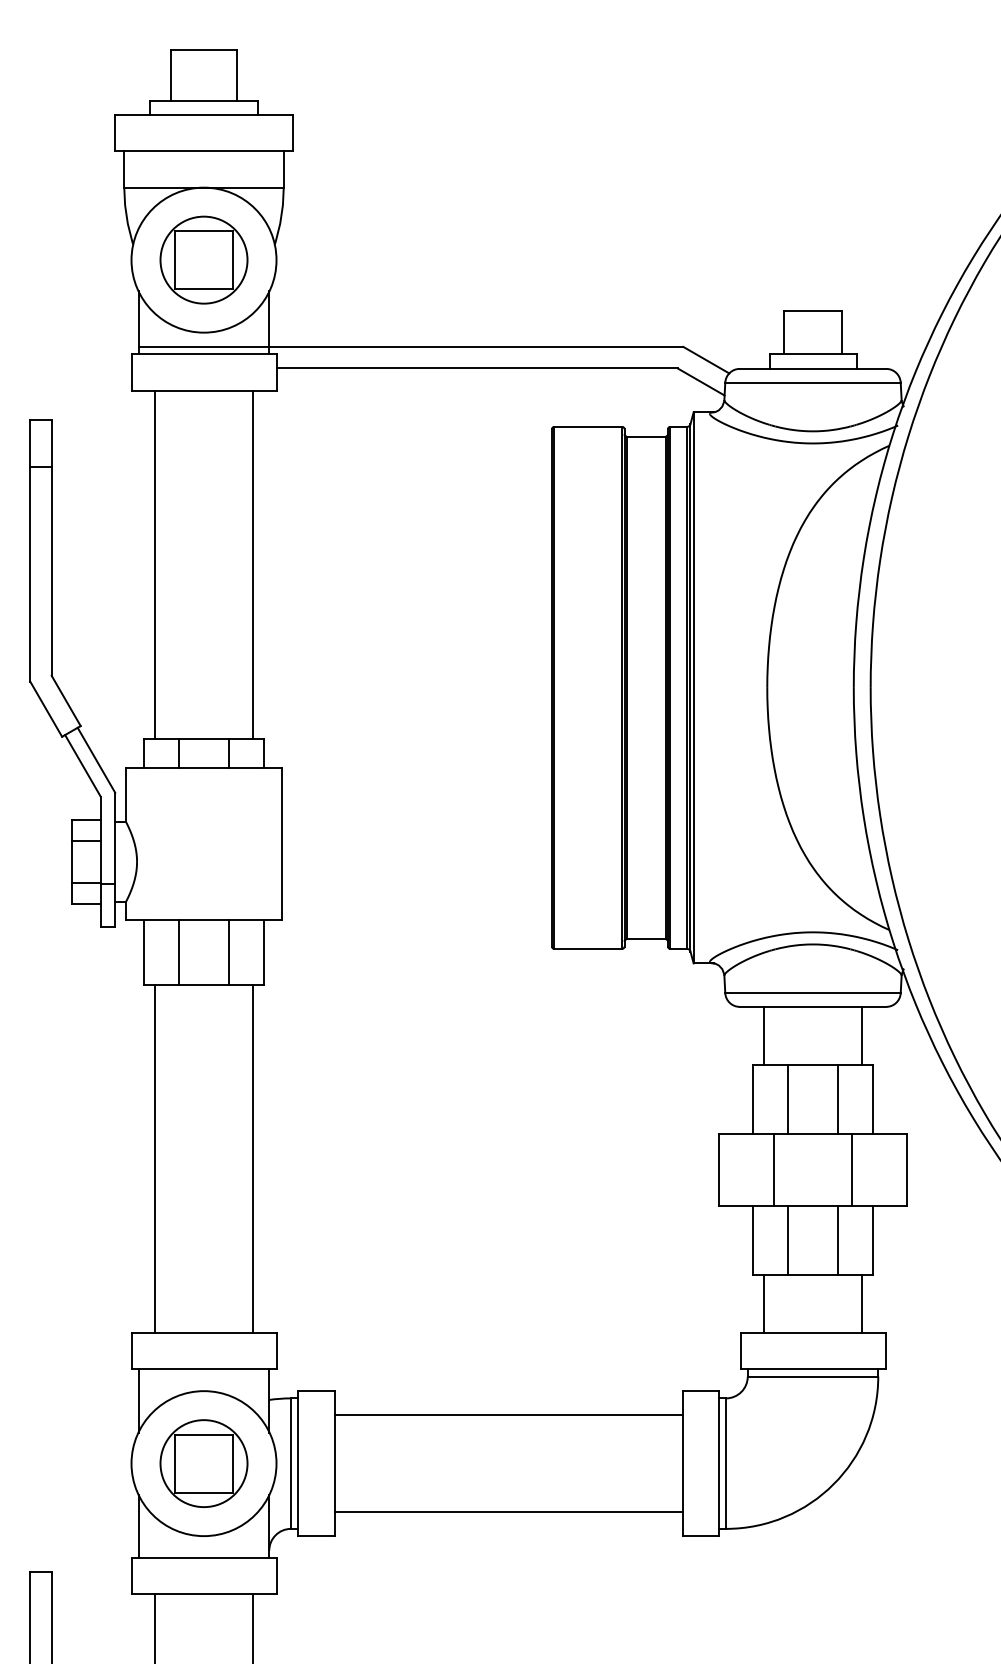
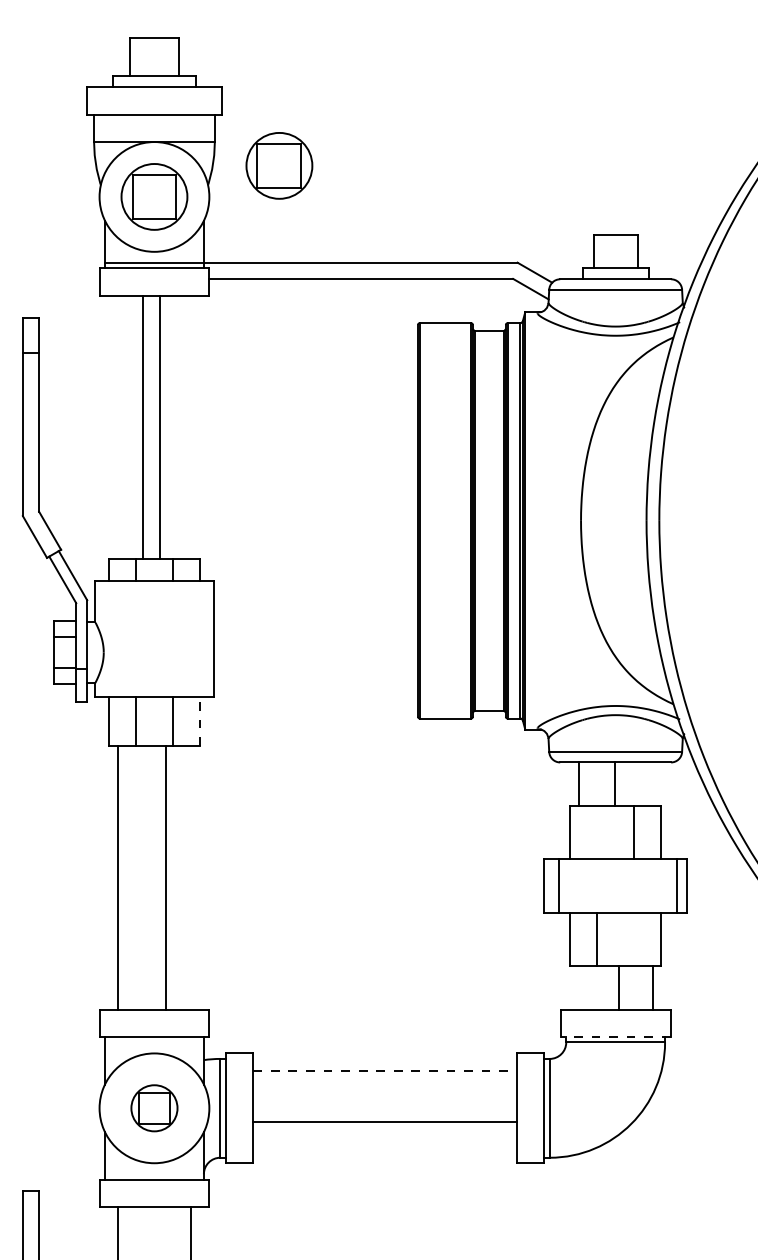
part: (368, 218) -> (279, 165), added
line: (155, 564) -> (143, 427), moved
line: (252, 564) -> (159, 427), moved
line: (263, 952) -> (199, 721), solid -> dashed
line: (861, 1035) -> (615, 784), moved
line: (788, 1098) -> (597, 831), removed
line: (252, 1159) -> (166, 878), moved
line: (773, 1169) -> (558, 885), moved
line: (852, 1169) -> (677, 885), moved
line: (837, 1240) -> (634, 939), removed
line: (764, 1304) -> (619, 987), moved
line: (812, 1369) -> (615, 1037), solid -> dashed
line: (508, 1414) -> (385, 1071), solid -> dashed
part: (203, 1463) -> (154, 1108), size x0.7
line: (508, 1512) -> (385, 1121), moved

